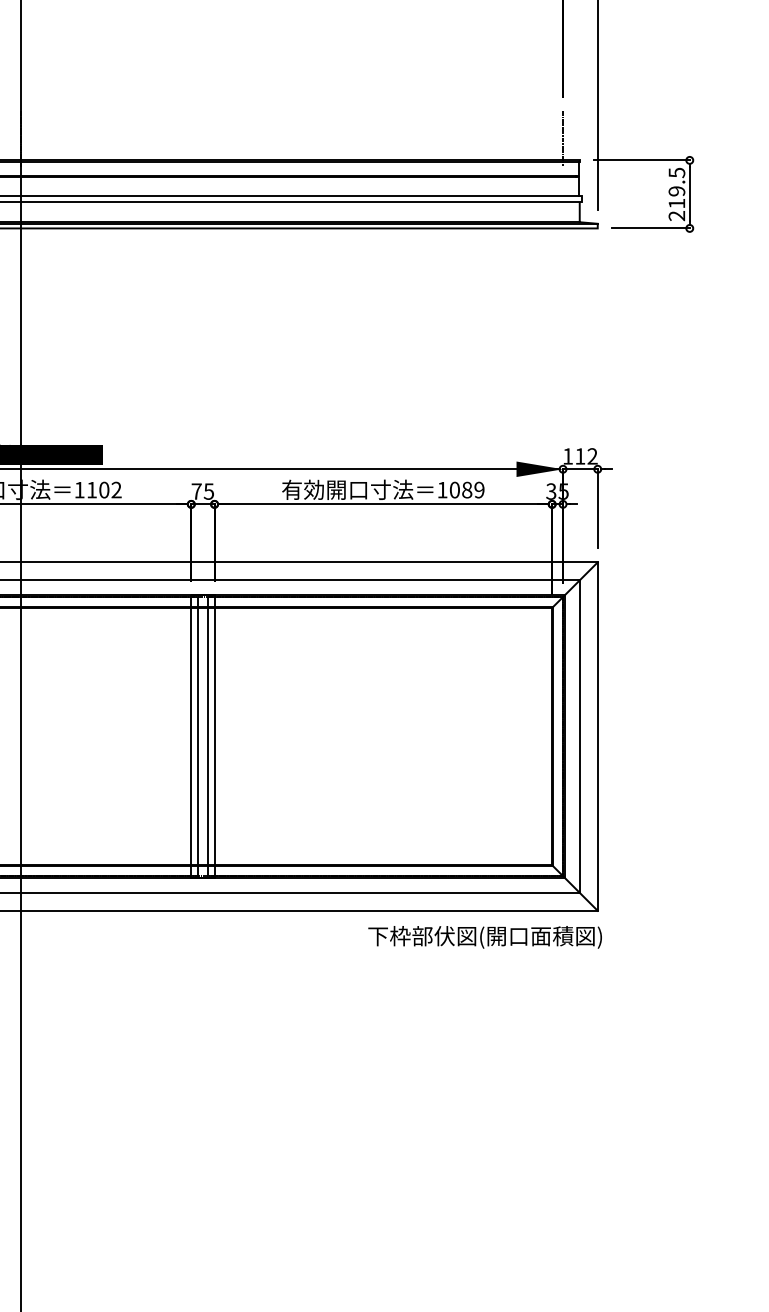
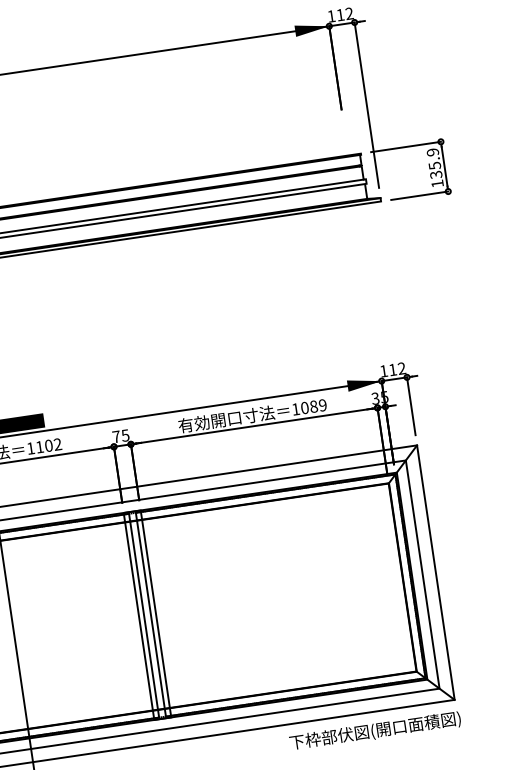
line: (563, 138) -> (346, 139), removed
text: (676, 194) -> (434, 168), 219.5 -> 135.9

